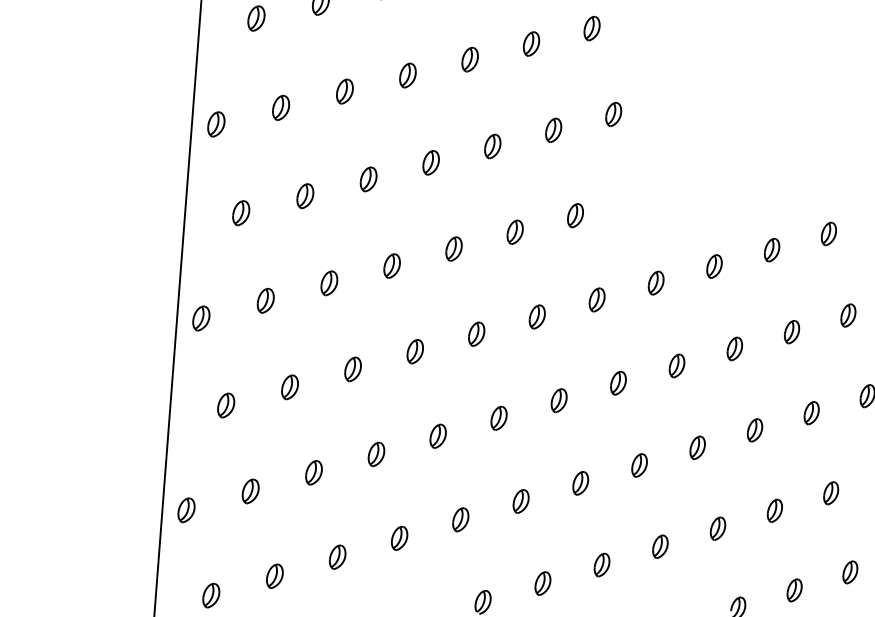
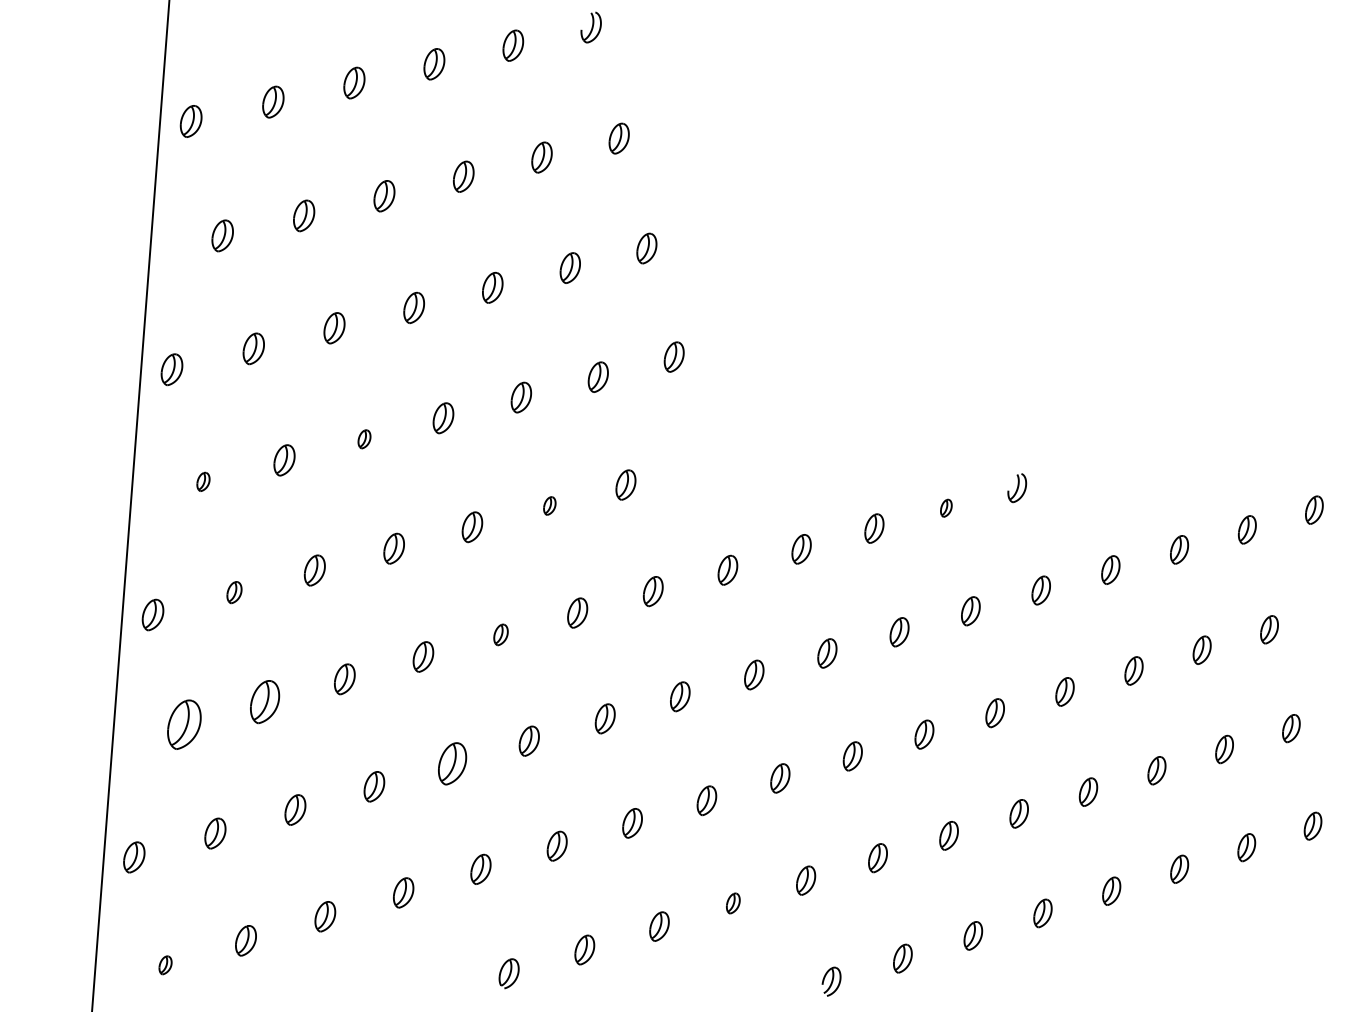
part: (368, 179) -> (364, 439), size x0.6
part: (241, 212) -> (203, 481), size x0.6
part: (515, 231) -> (549, 505), size x0.6
part: (829, 234) -> (946, 508), size x0.6
part: (265, 300) -> (234, 592), size x0.7
part: (476, 333) -> (500, 634), size x0.7
part: (290, 386) -> (265, 701), size x1.4
part: (226, 405) -> (184, 725), size x1.6
part: (437, 436) -> (451, 763), size x1.4
part: (660, 546) -> (733, 903), size x0.7
part: (211, 595) -> (165, 965), size x0.6

